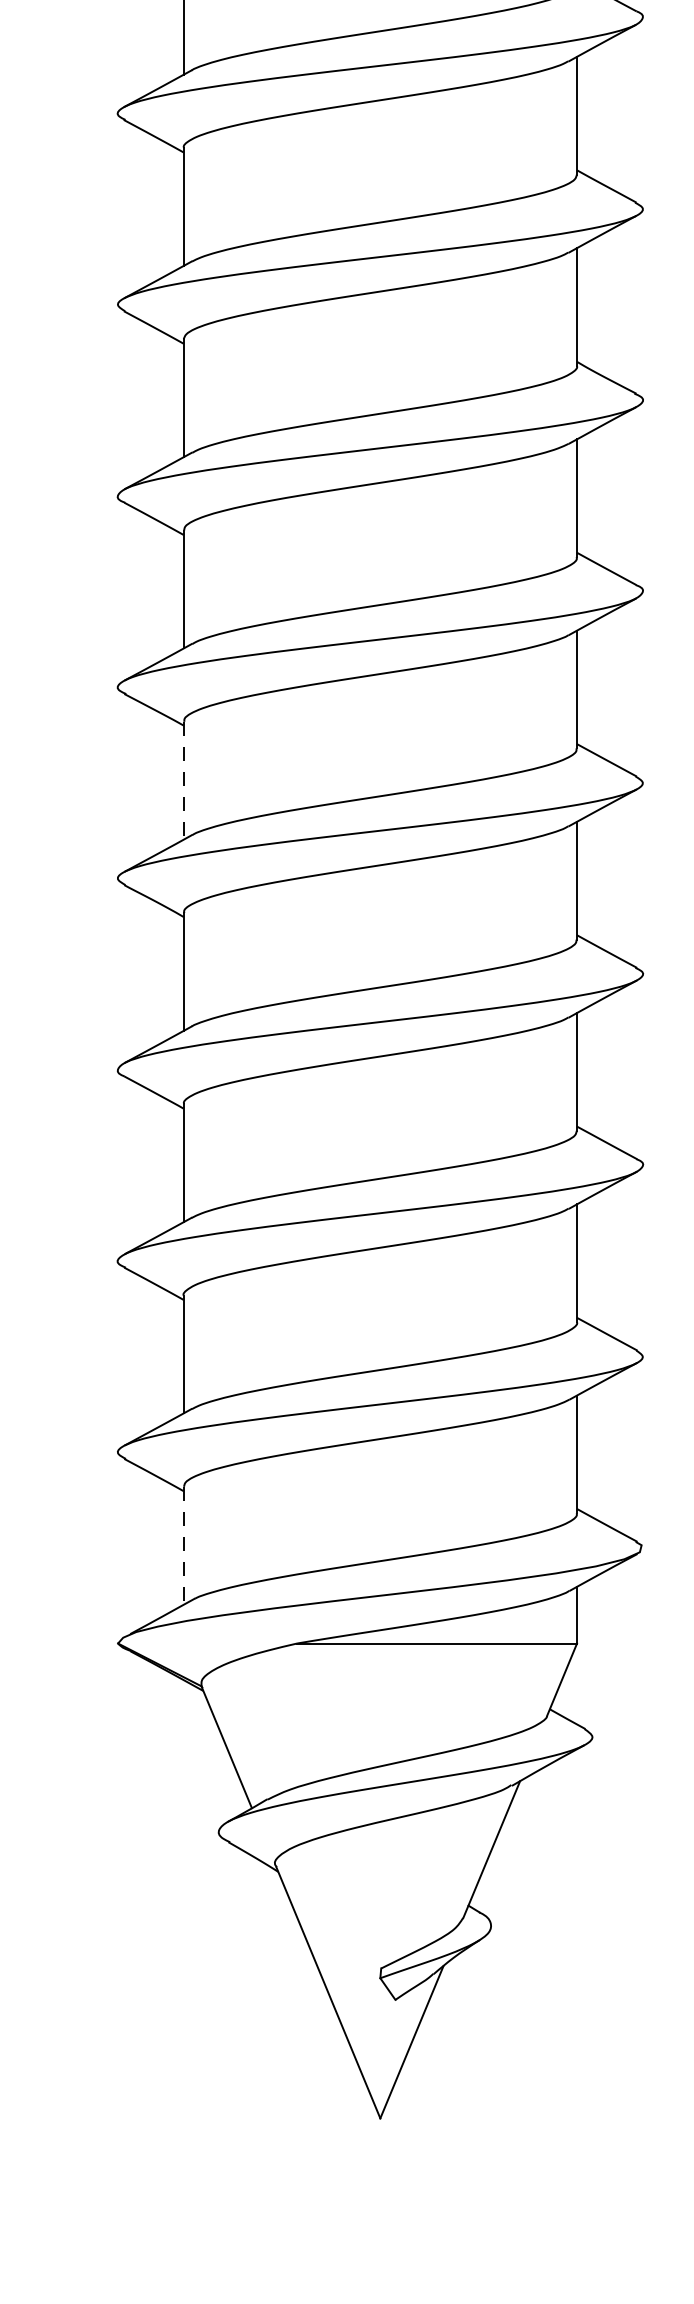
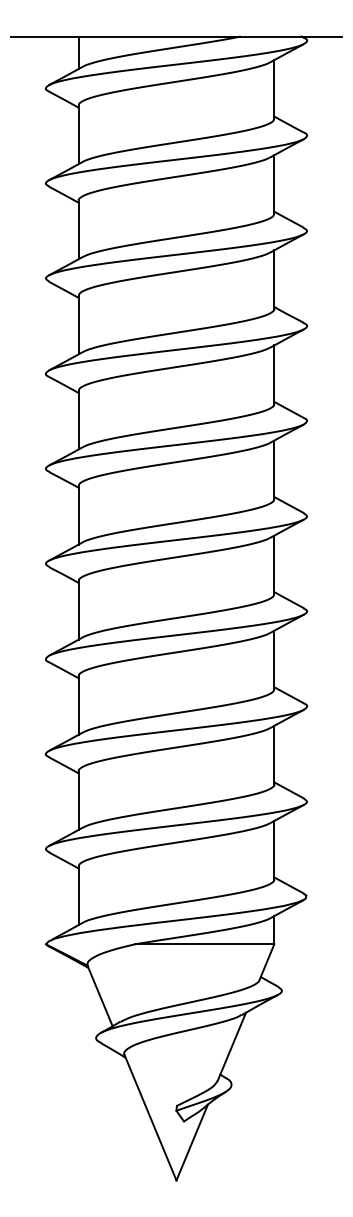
line: (183, 781) -> (78, 515), dashed -> solid
line: (183, 1547) -> (78, 896), dashed -> solid

